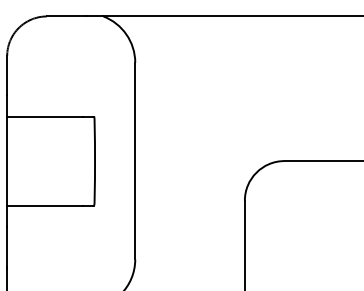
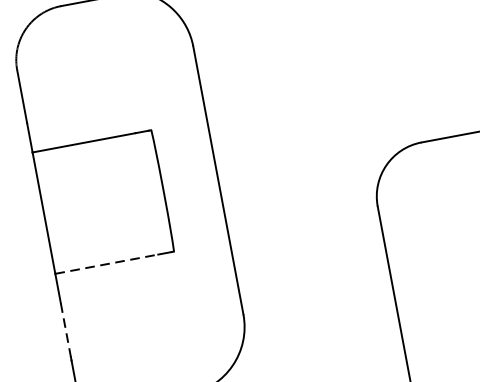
line: (44, 205) -> (106, 264), solid -> dashed
line: (7, 247) -> (66, 330), solid -> dashed

